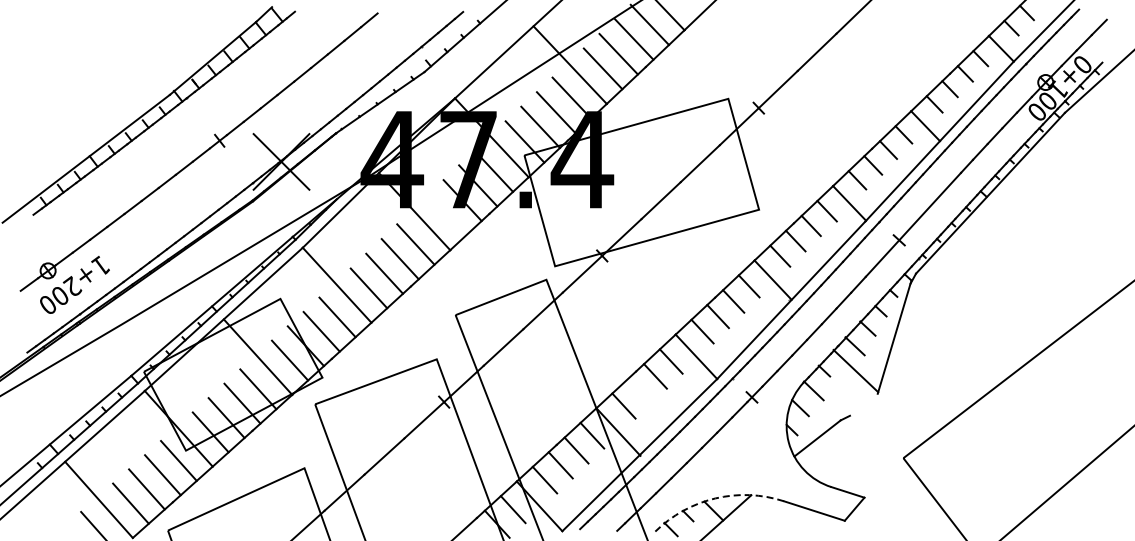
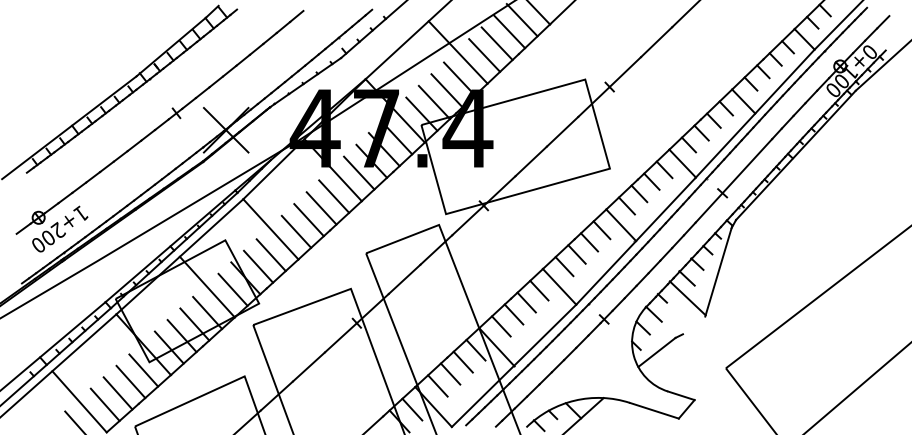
line: (446, 214) -> (358, 172), added
line: (639, 390) -> (513, 313), added
arc: (715, 498) -> (574, 400), dashed -> solid

